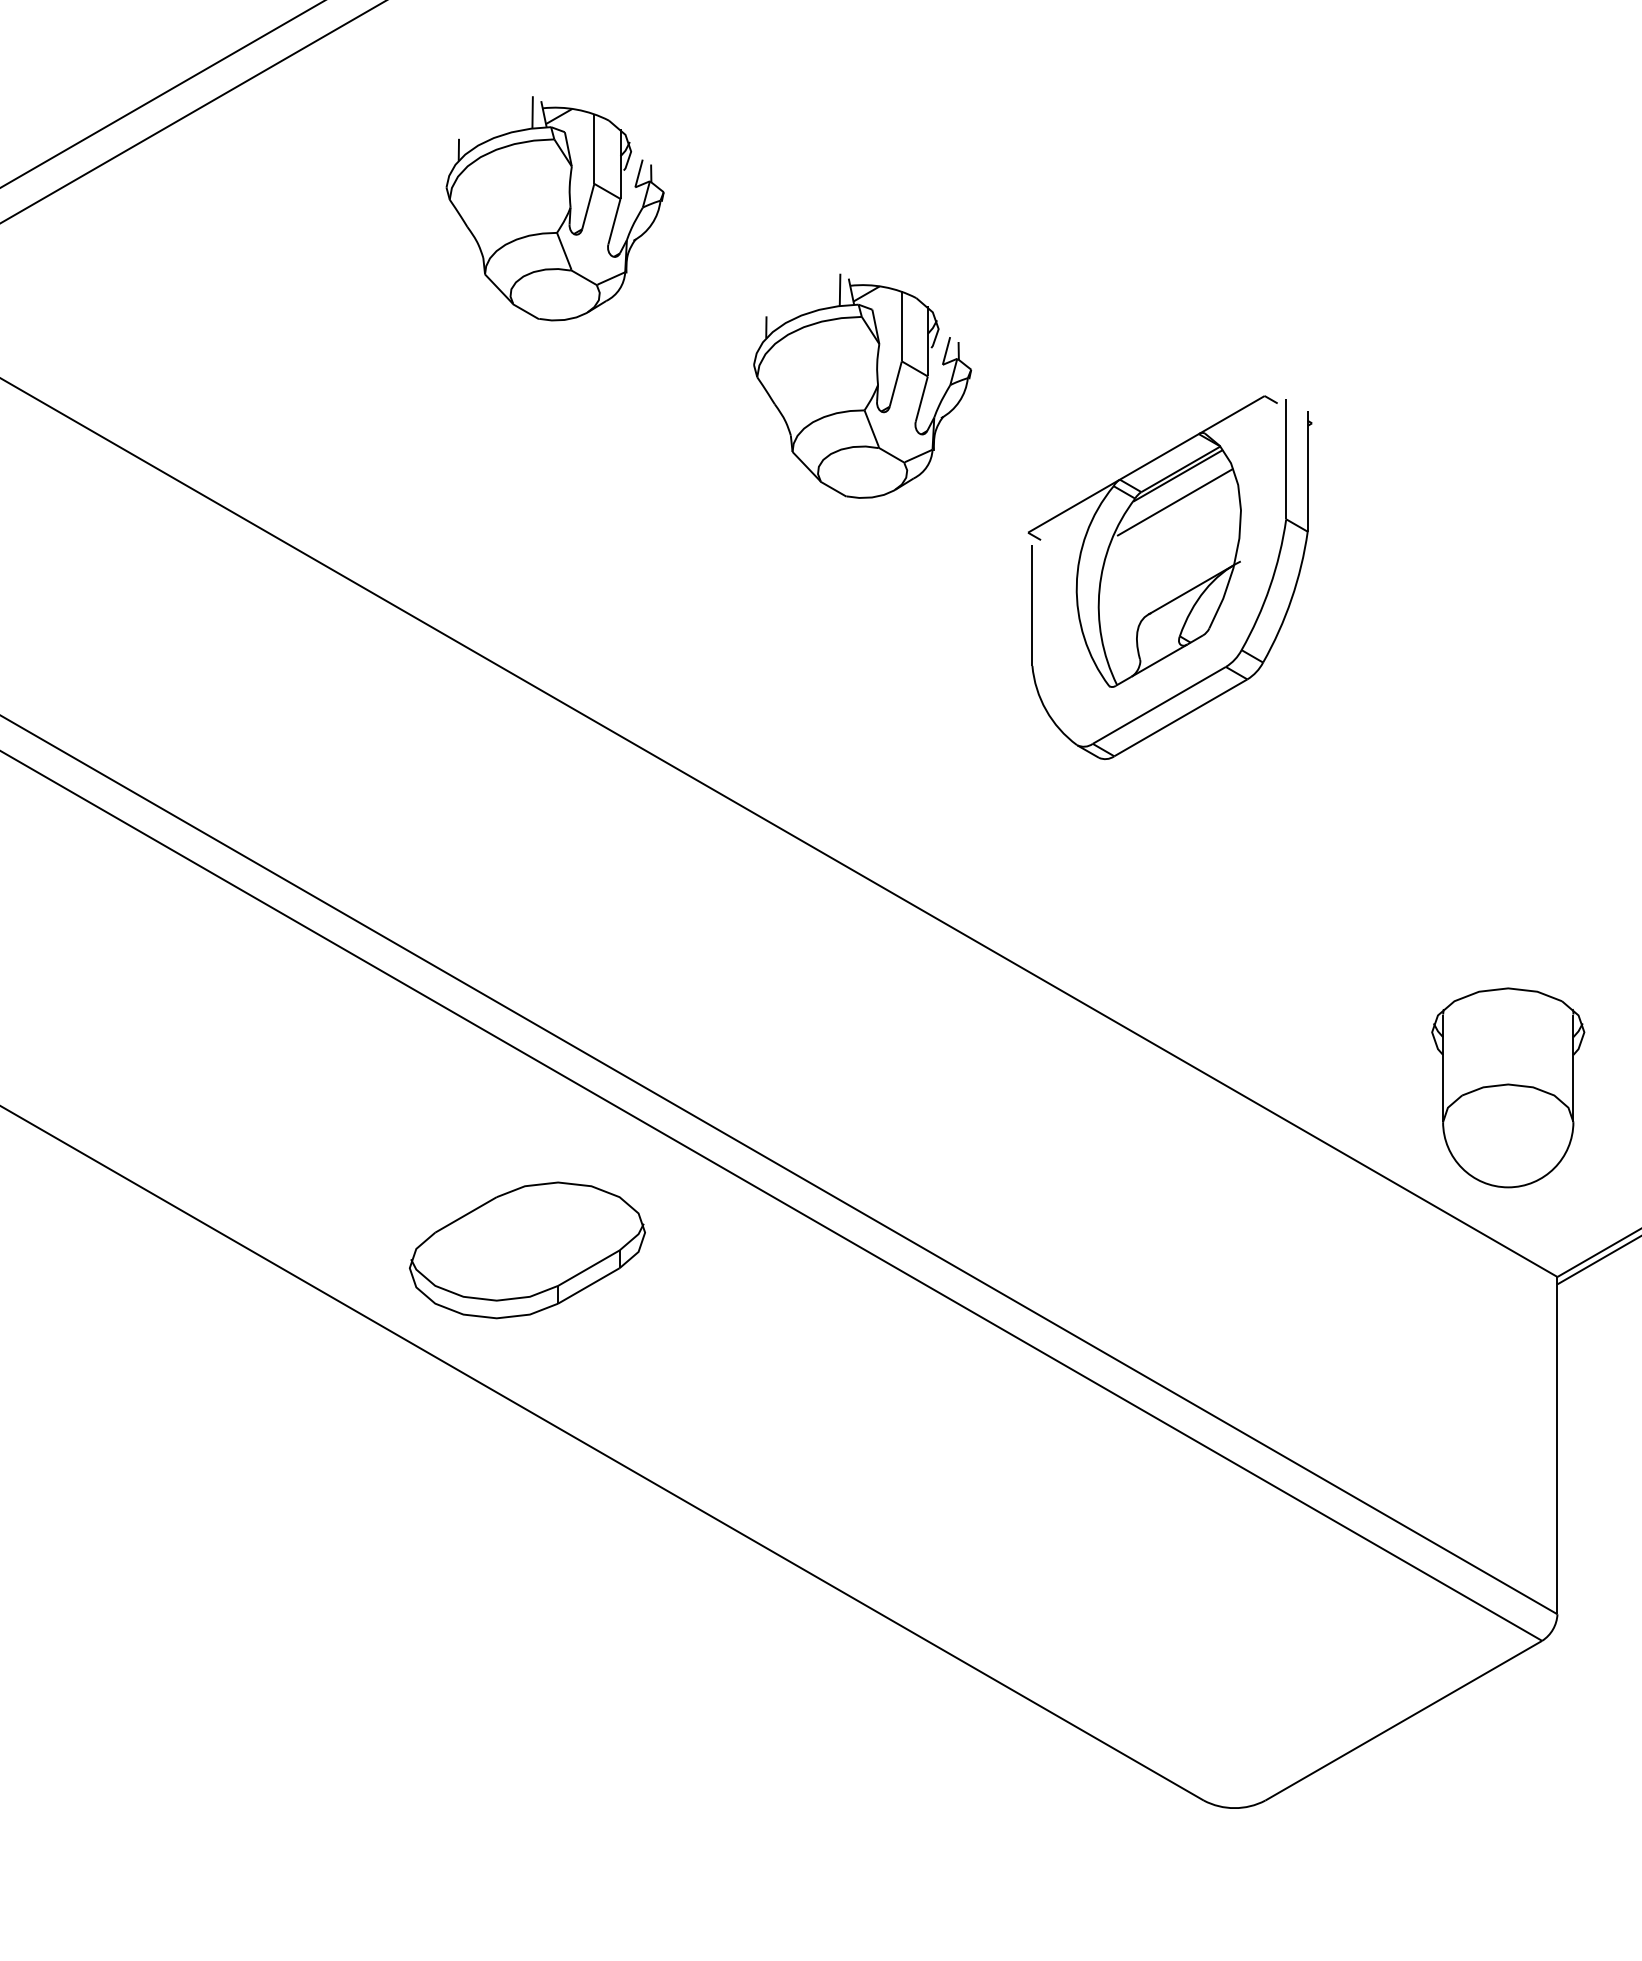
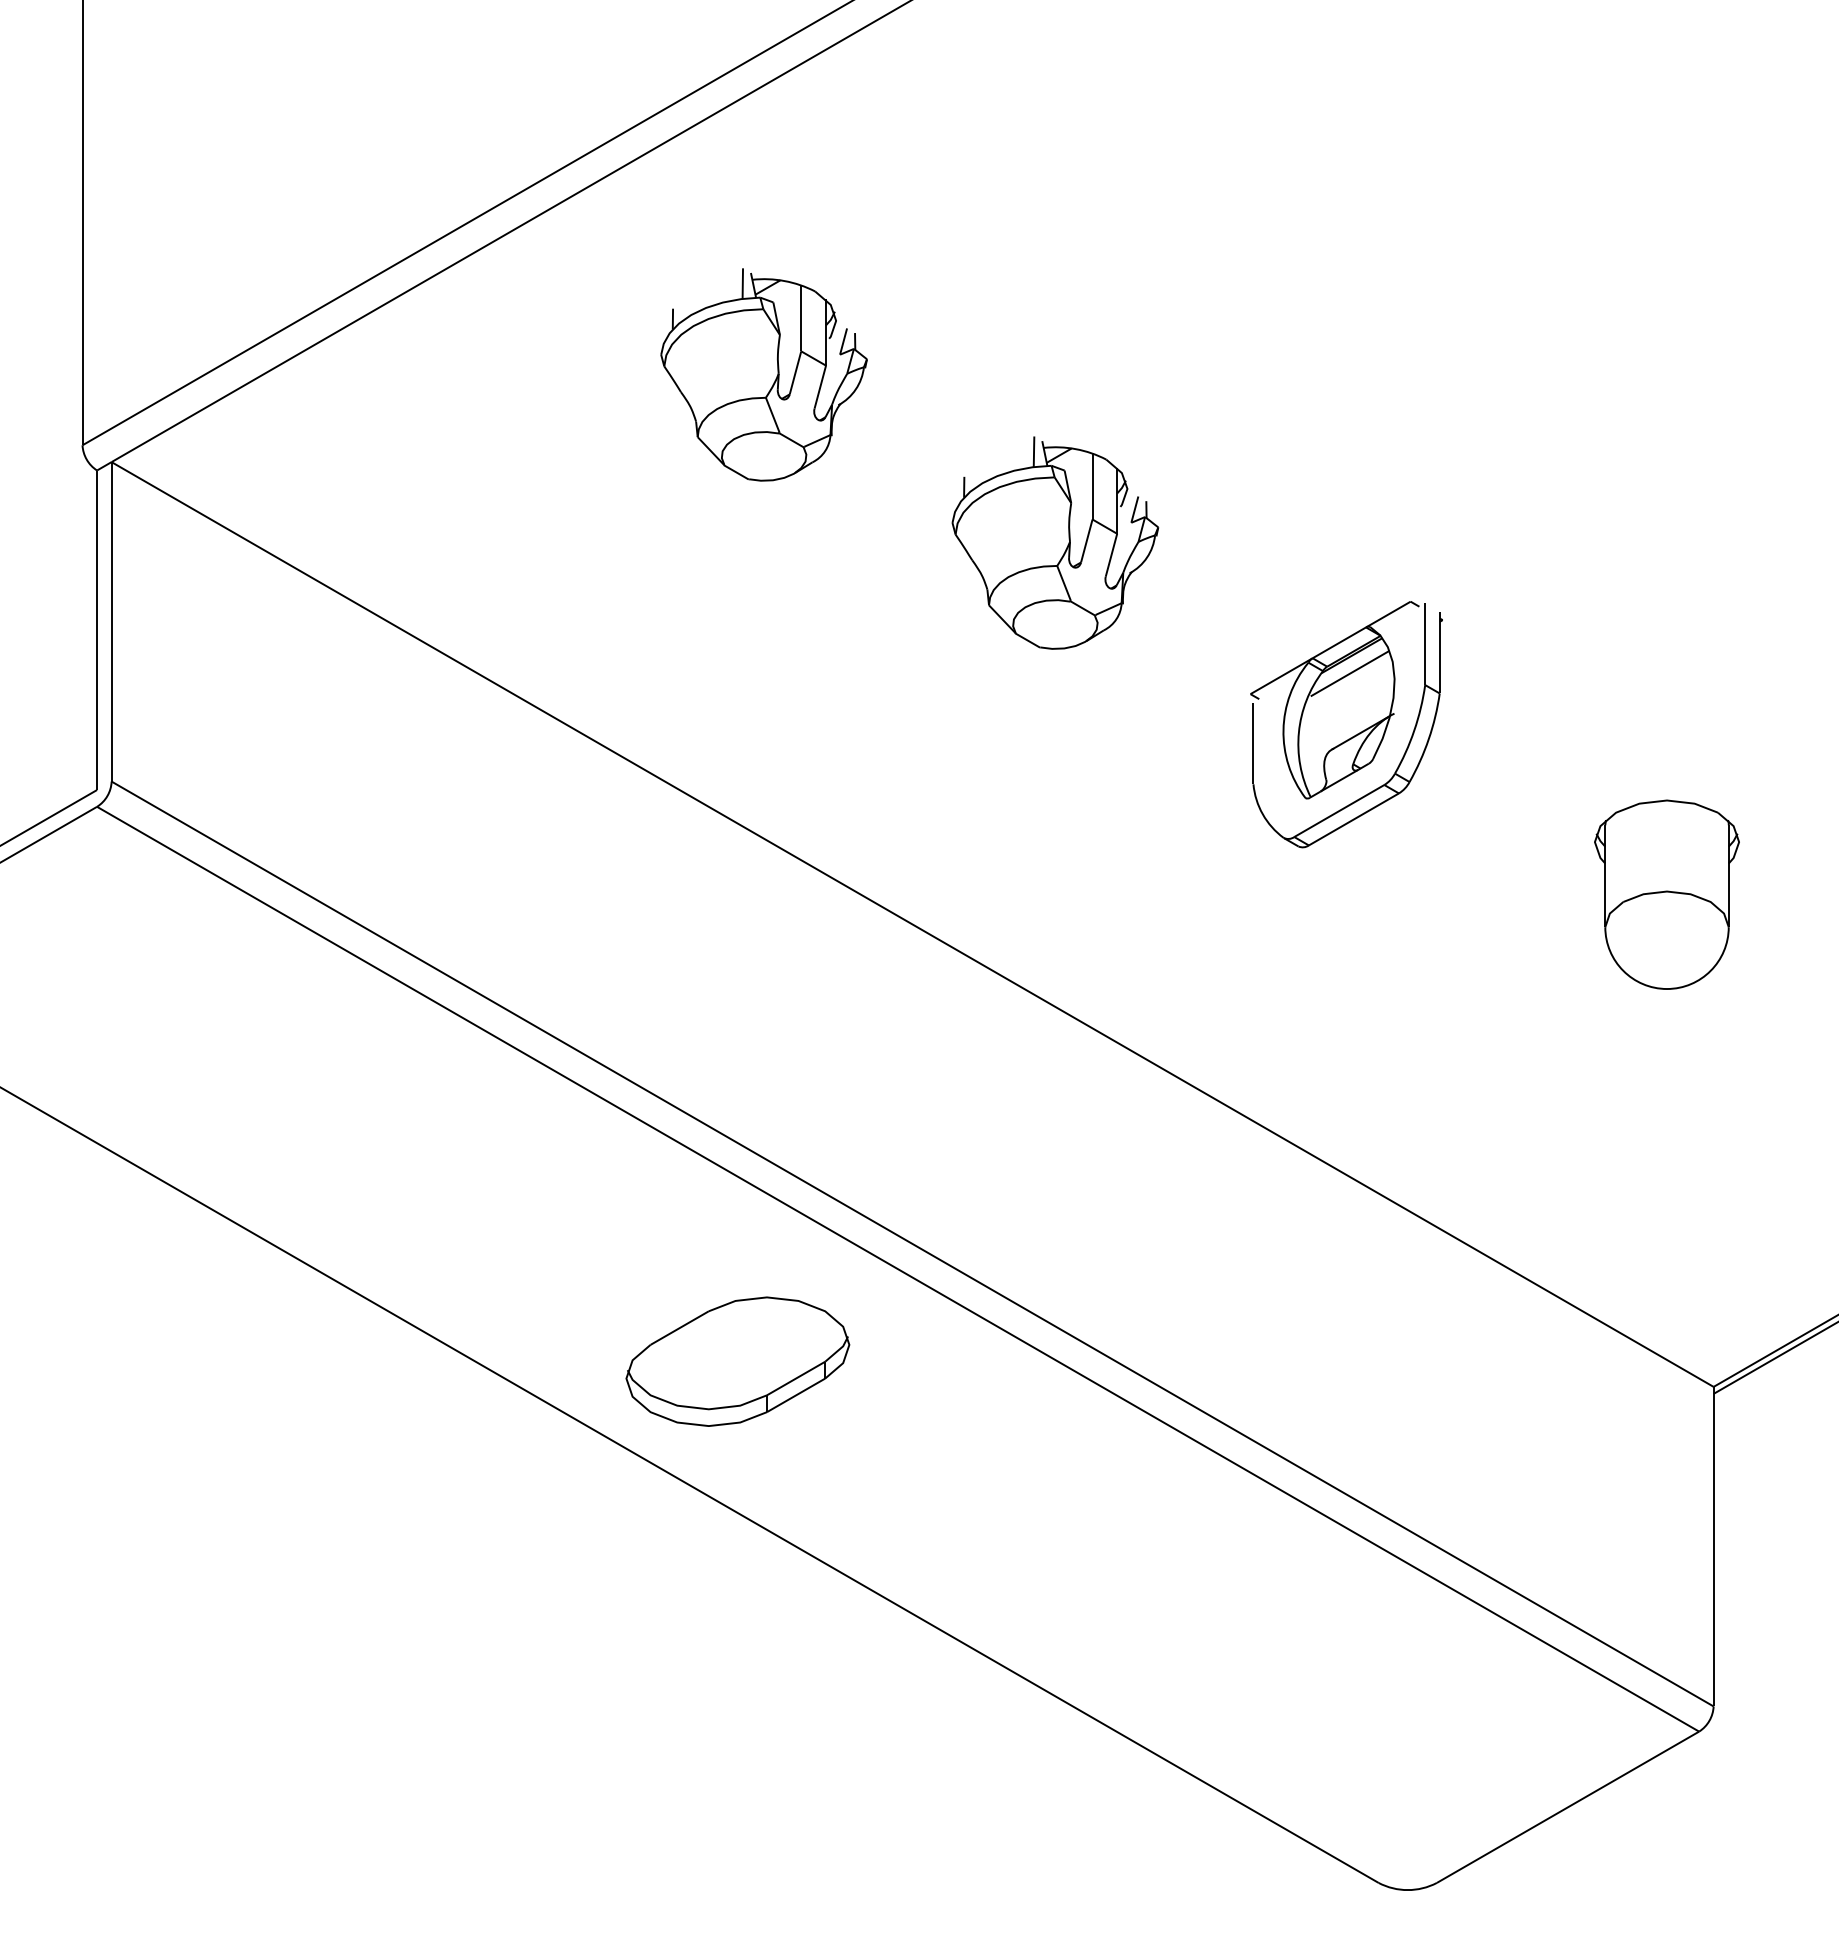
part: (1169, 577) -> (1346, 724), size x0.71
part: (1507, 1087) -> (1666, 894), moved

